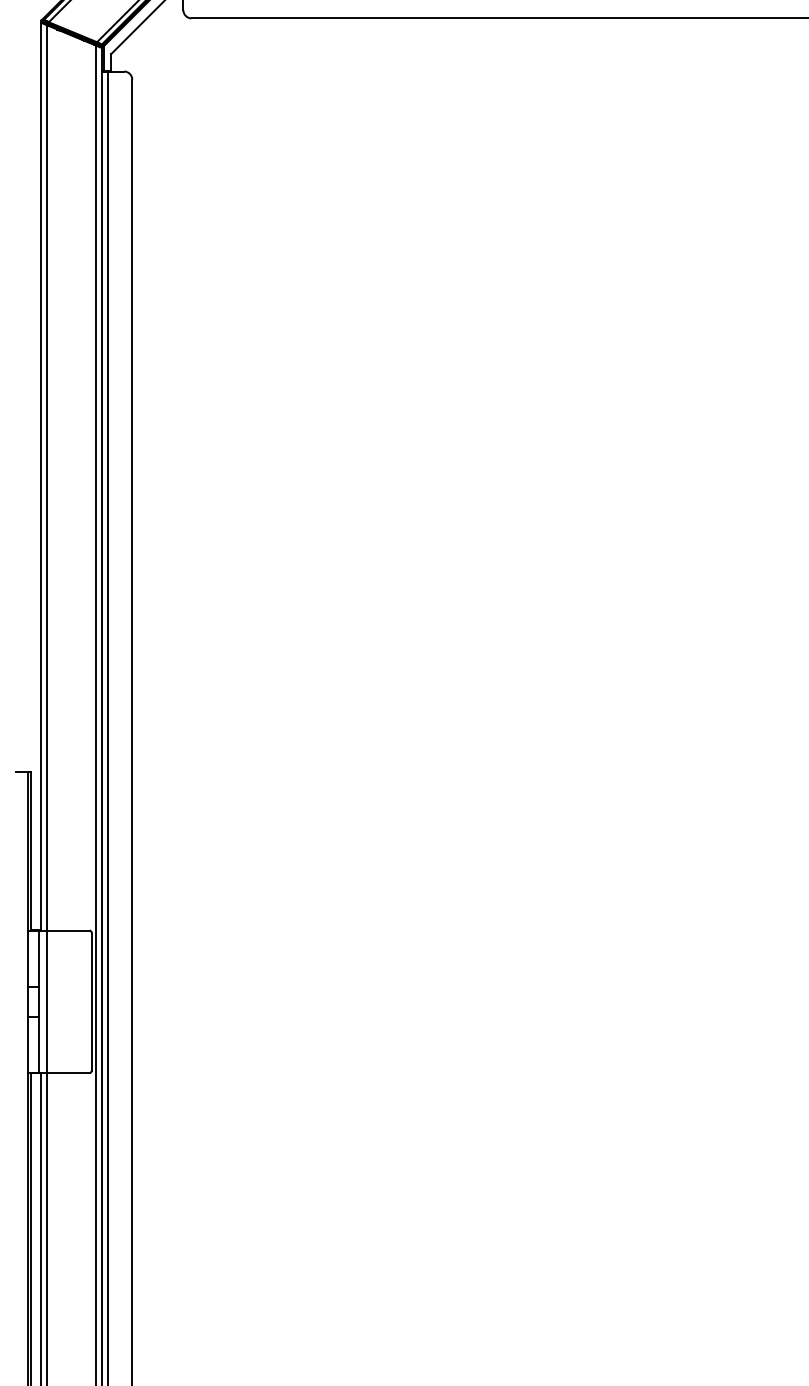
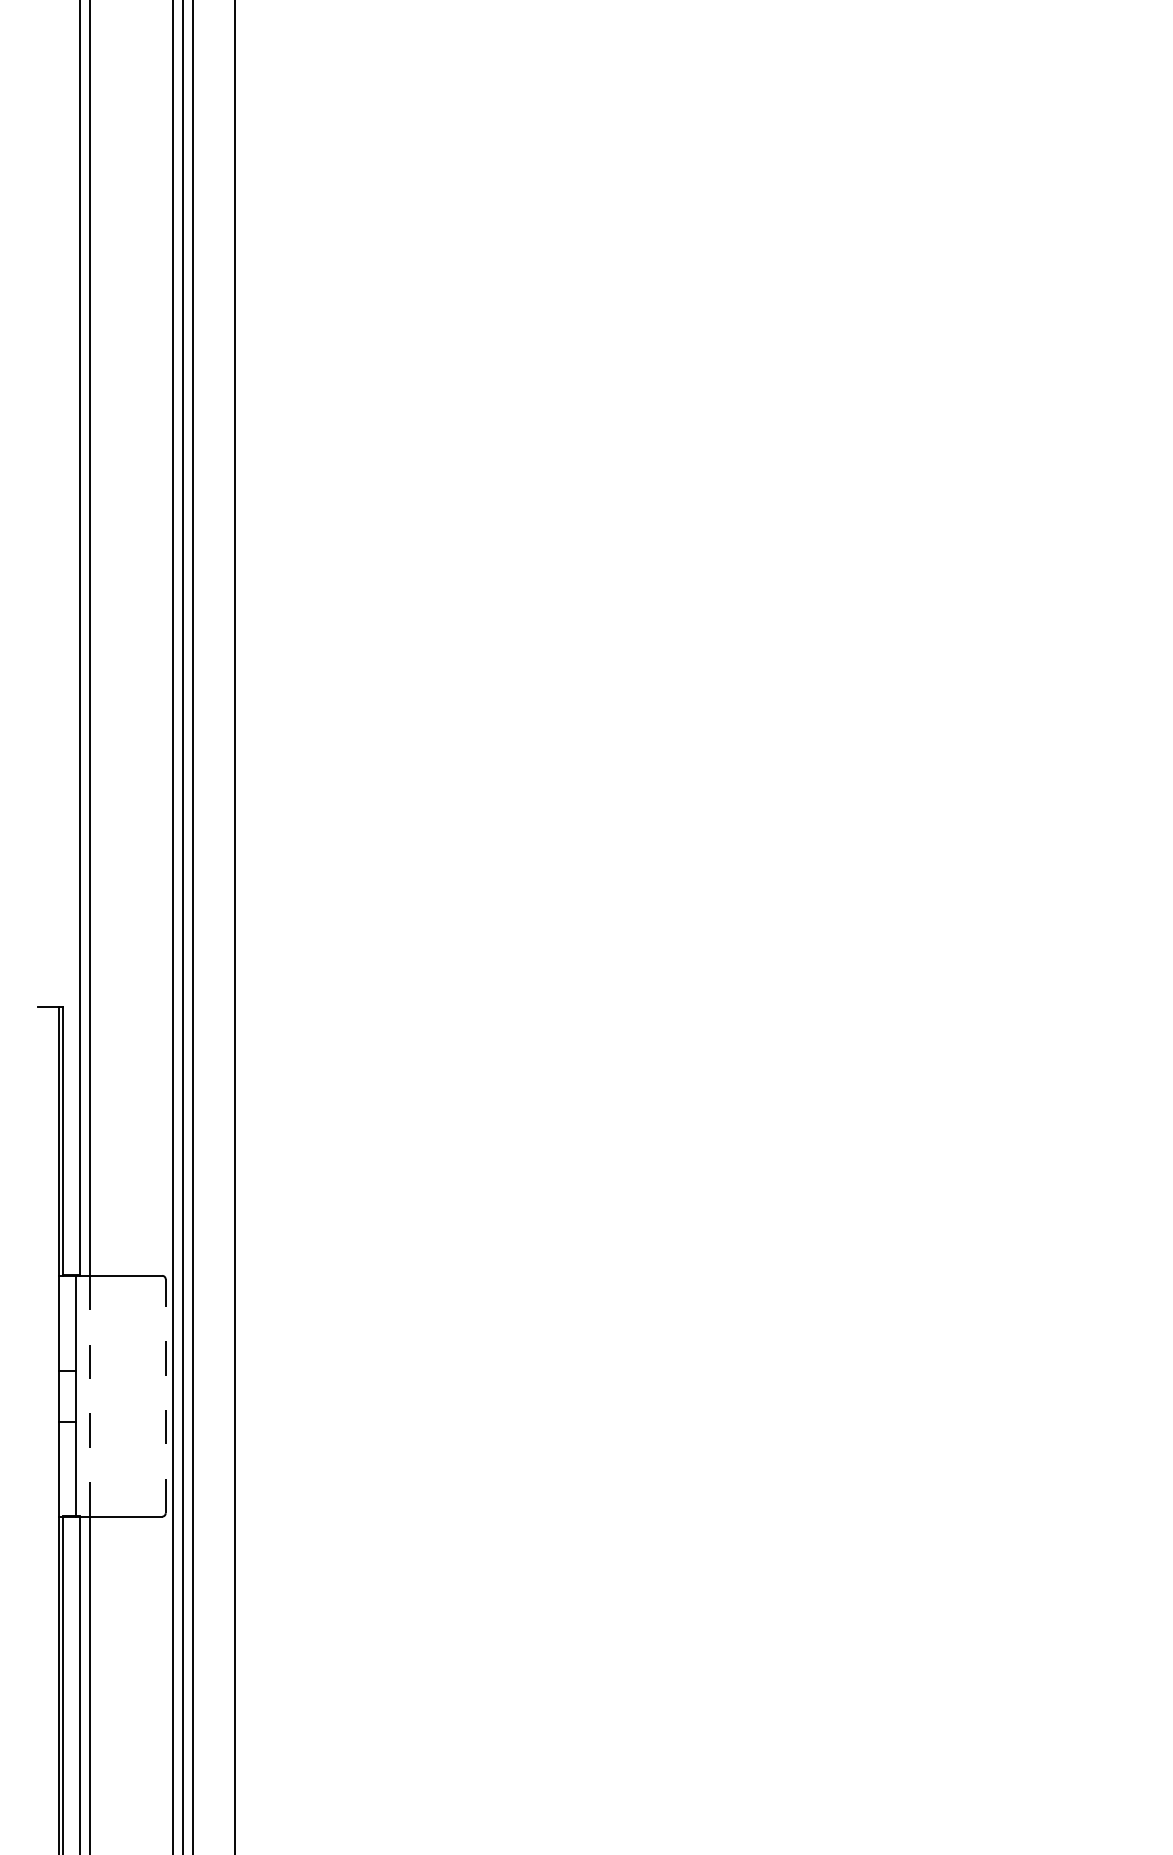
line: (91, 1001) -> (165, 1395), solid -> dashed
line: (46, 1002) -> (89, 1397), solid -> dashed

